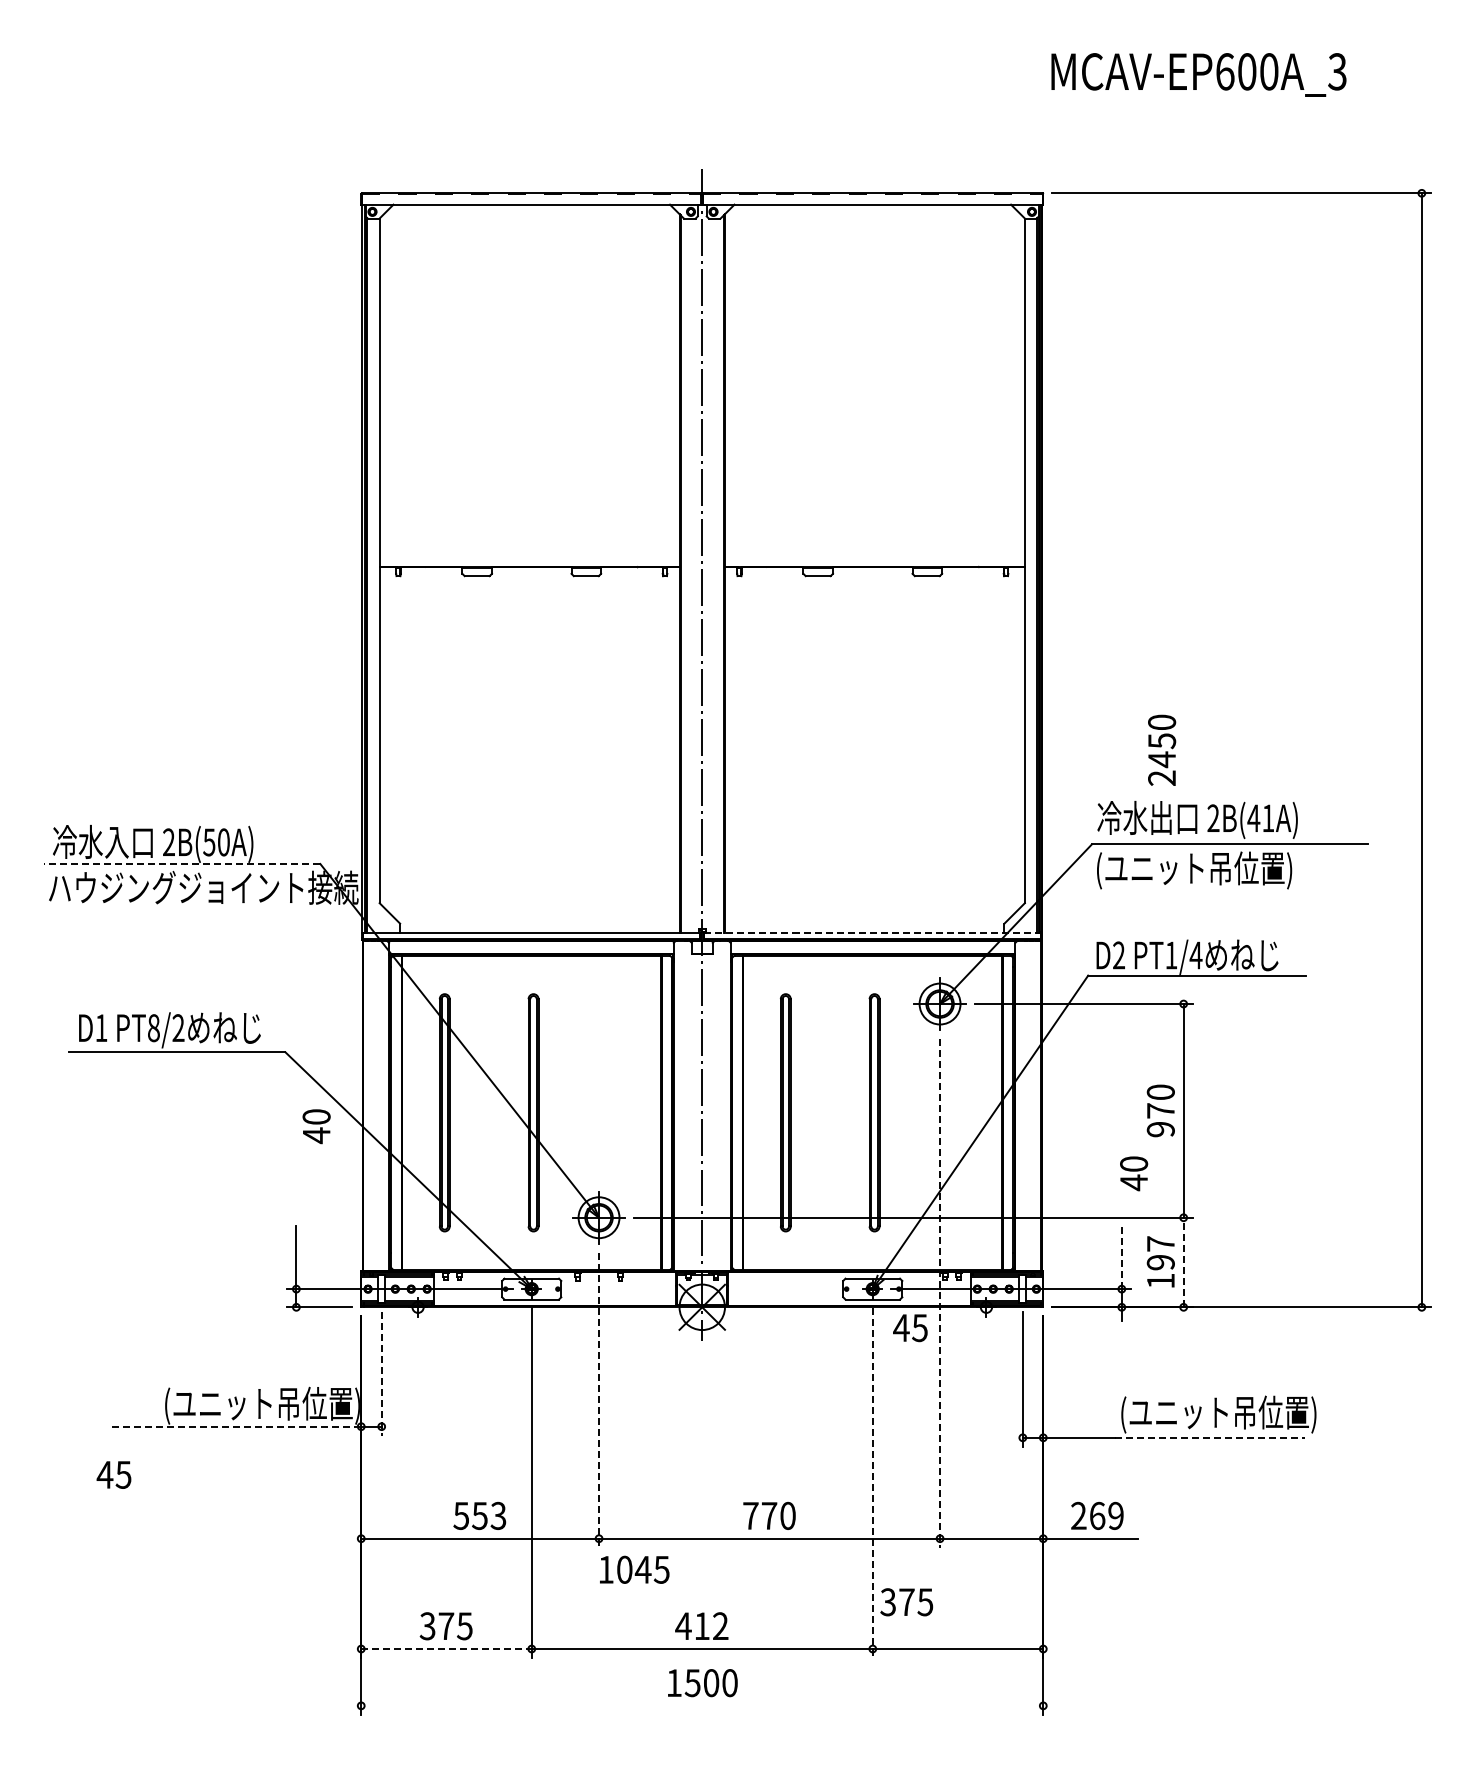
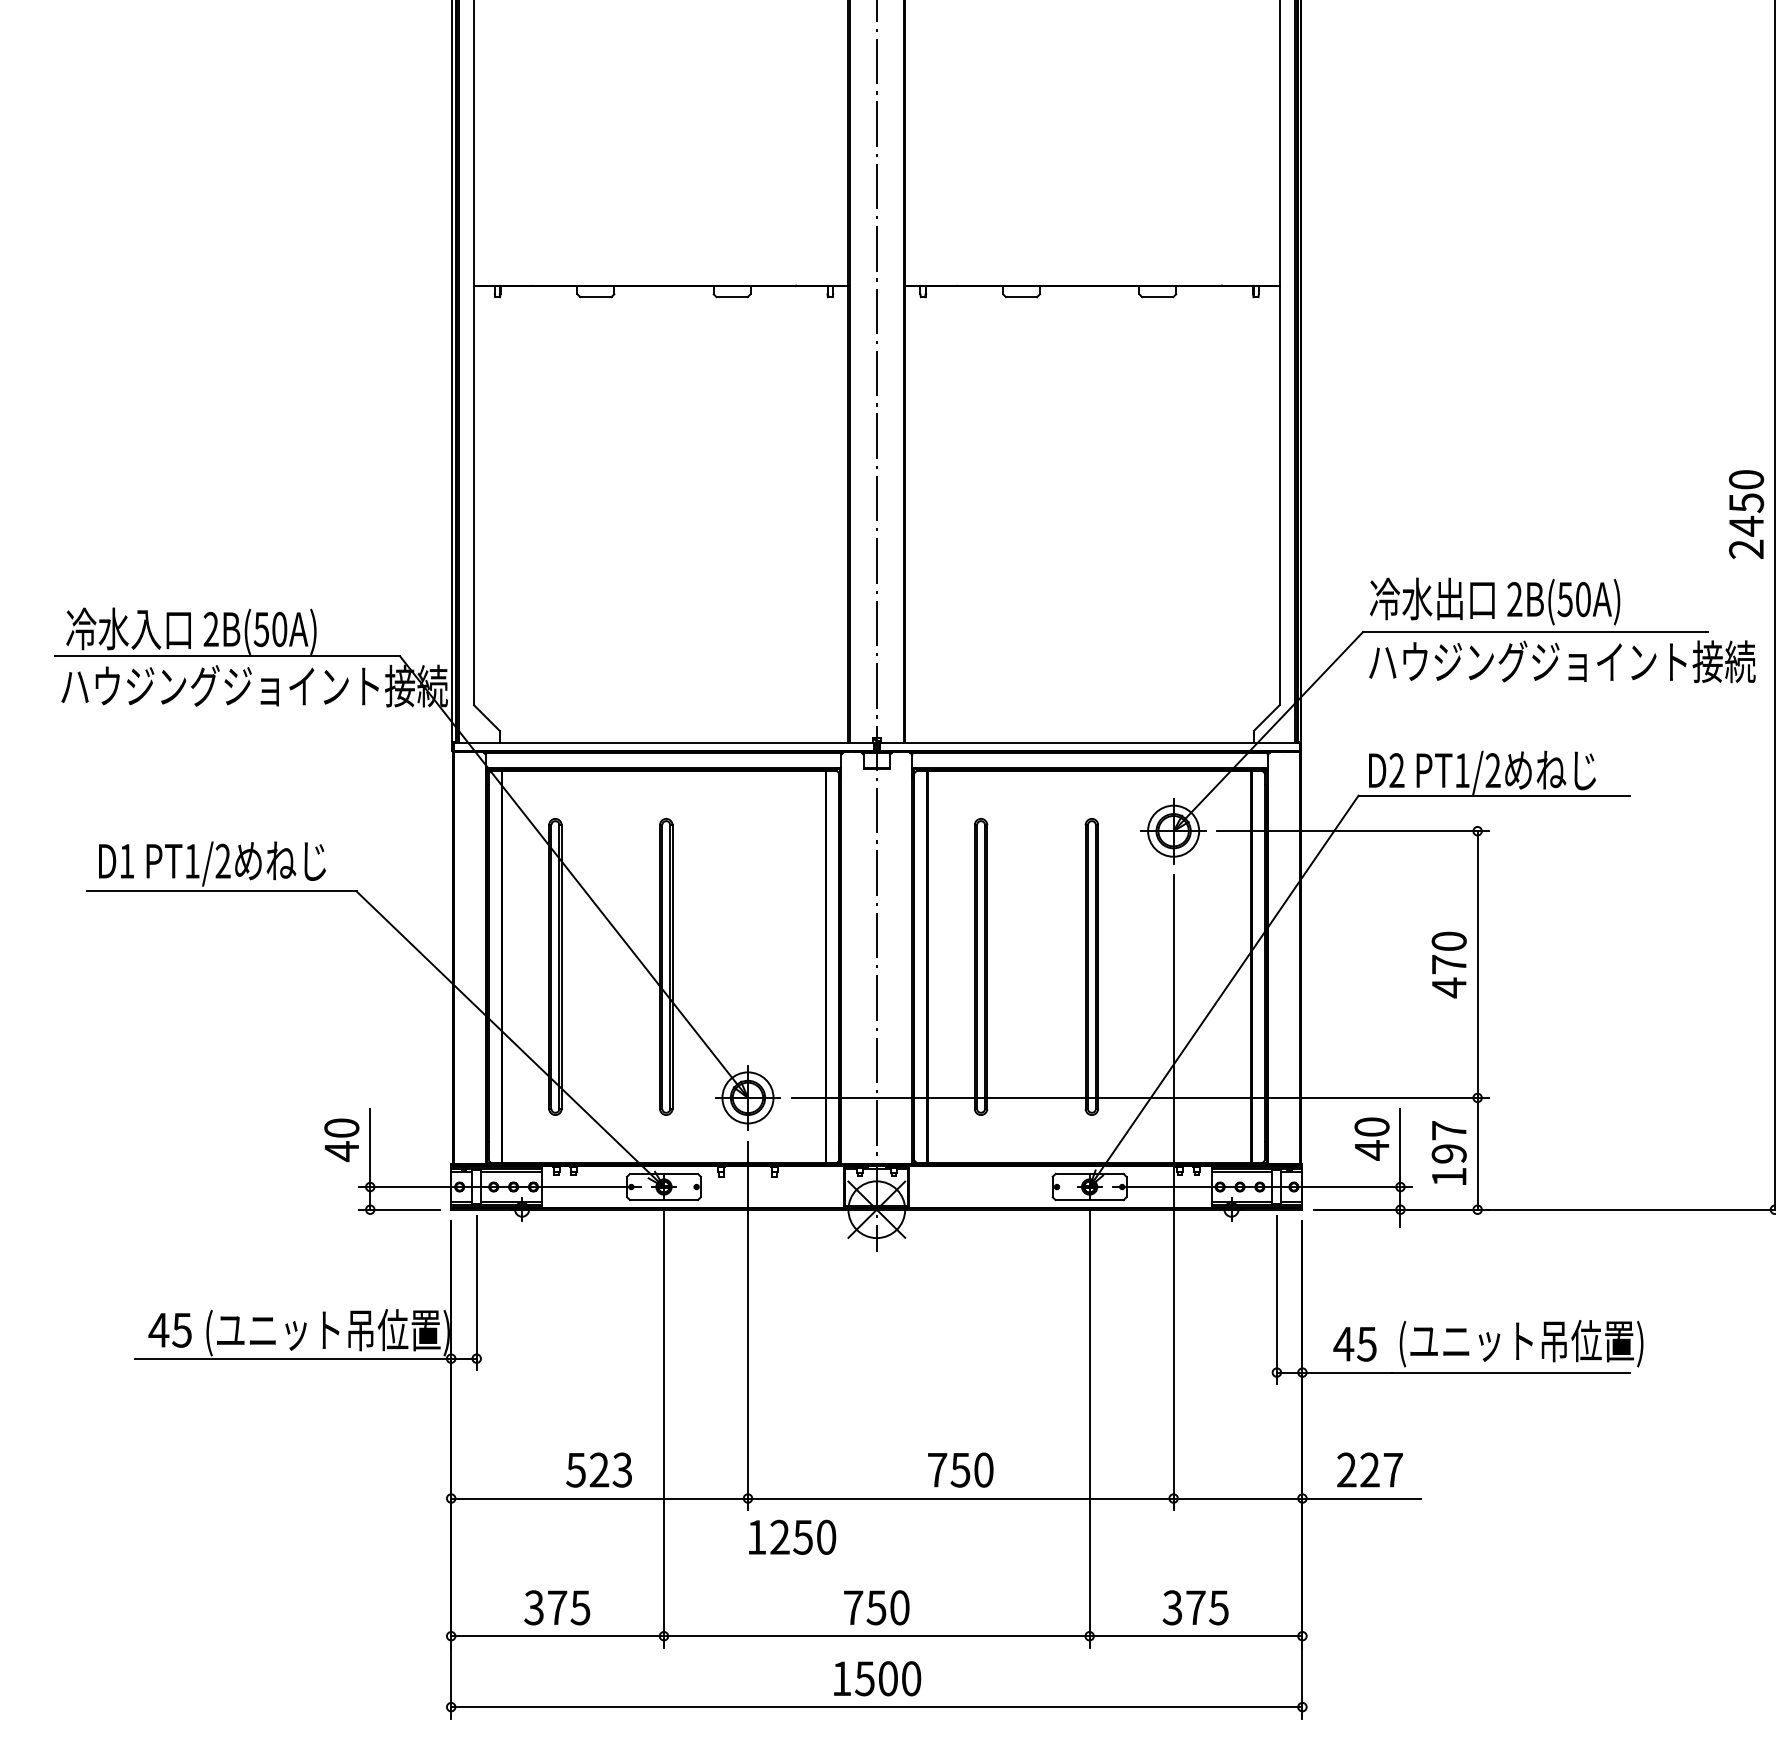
text: (1162, 749) -> (1747, 513), moved
text: (1260, 818) -> (1573, 599), 2B(41A) -> 2B(50A)
line: (181, 863) -> (226, 655), dashed -> solid
text: (1251, 870) -> (1562, 664), (ユニット吊位置) -> ハウジングジョイント接続
line: (873, 933) -> (1090, 743), dashed -> solid
text: (1195, 955) -> (1492, 770), PT1/4 -> PT1/2
text: (153, 1028) -> (191, 861), PT8/2 -> PT1/2
text: (316, 1126) -> (341, 1140), moved
text: (1160, 1129) -> (1448, 987), 970 -> 470
text: (1134, 1173) -> (1372, 1138), moved
line: (1121, 1257) -> (1400, 1147), dashed -> solid
line: (1183, 1262) -> (1477, 1153), dashed -> solid
line: (940, 1293) -> (1174, 1192), dashed -> solid
text: (910, 1328) -> (1355, 1344), moved
line: (381, 1373) -> (476, 1292), dashed -> solid
line: (599, 1400) -> (748, 1326), dashed -> solid
line: (234, 1426) -> (293, 1358), dashed -> solid
line: (1210, 1437) -> (1511, 1372), dashed -> solid
text: (113, 1474) -> (169, 1329), moved
line: (872, 1483) -> (1089, 1429), dashed -> solid
text: (479, 1515) -> (598, 1469), 553 -> 523
text: (769, 1515) -> (960, 1469), 770 -> 750
text: (1106, 1515) -> (1381, 1469), 269 -> 227
text: (643, 1569) -> (803, 1536), 1045 -> 1250
text: (906, 1602) -> (1195, 1608), moved
text: (701, 1626) -> (875, 1608), 412 -> 750
line: (446, 1649) -> (557, 1636), dashed -> solid
line: (702, 1705) -> (877, 1706), added

